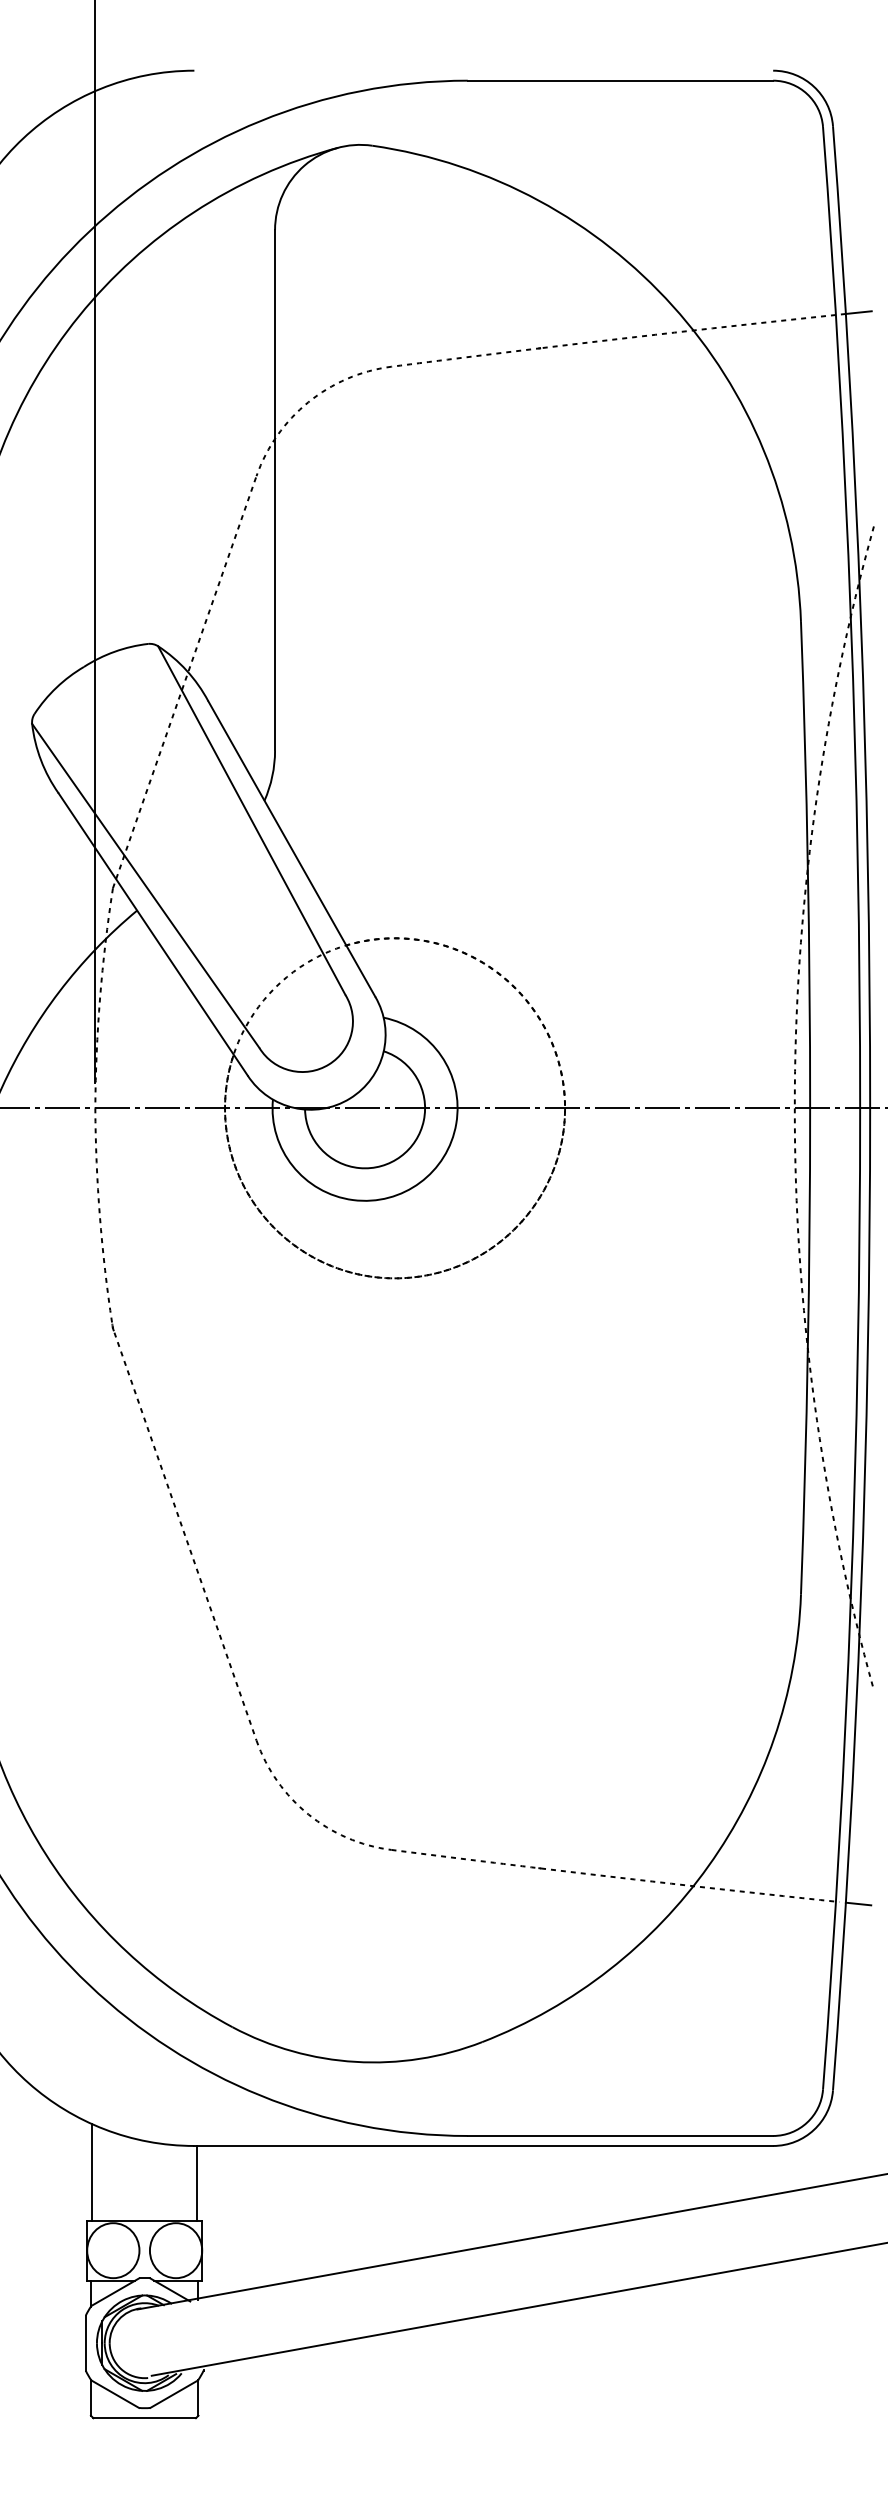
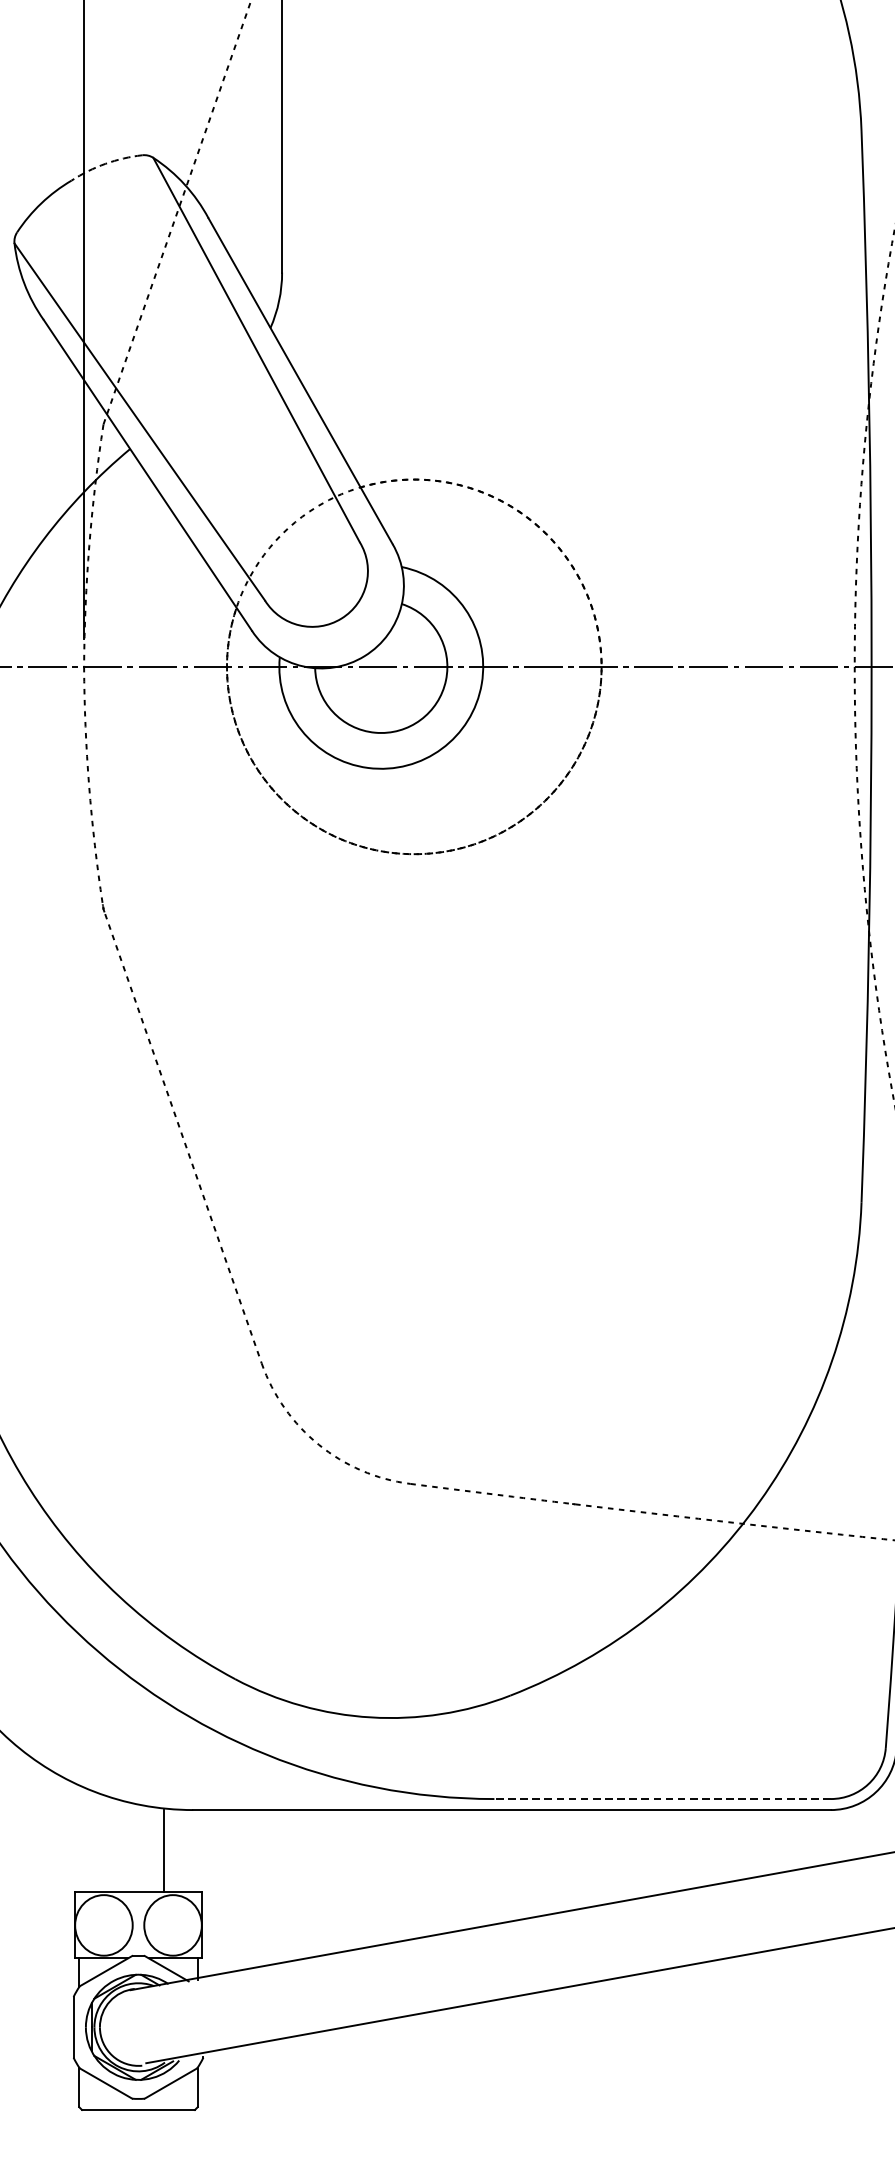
arc: (114, 651) -> (105, 163), solid -> dashed
line: (620, 2135) -> (662, 1798), solid -> dashed
line: (92, 2172) -> (80, 1839), removed
line: (197, 2182) -> (164, 1850), moved

